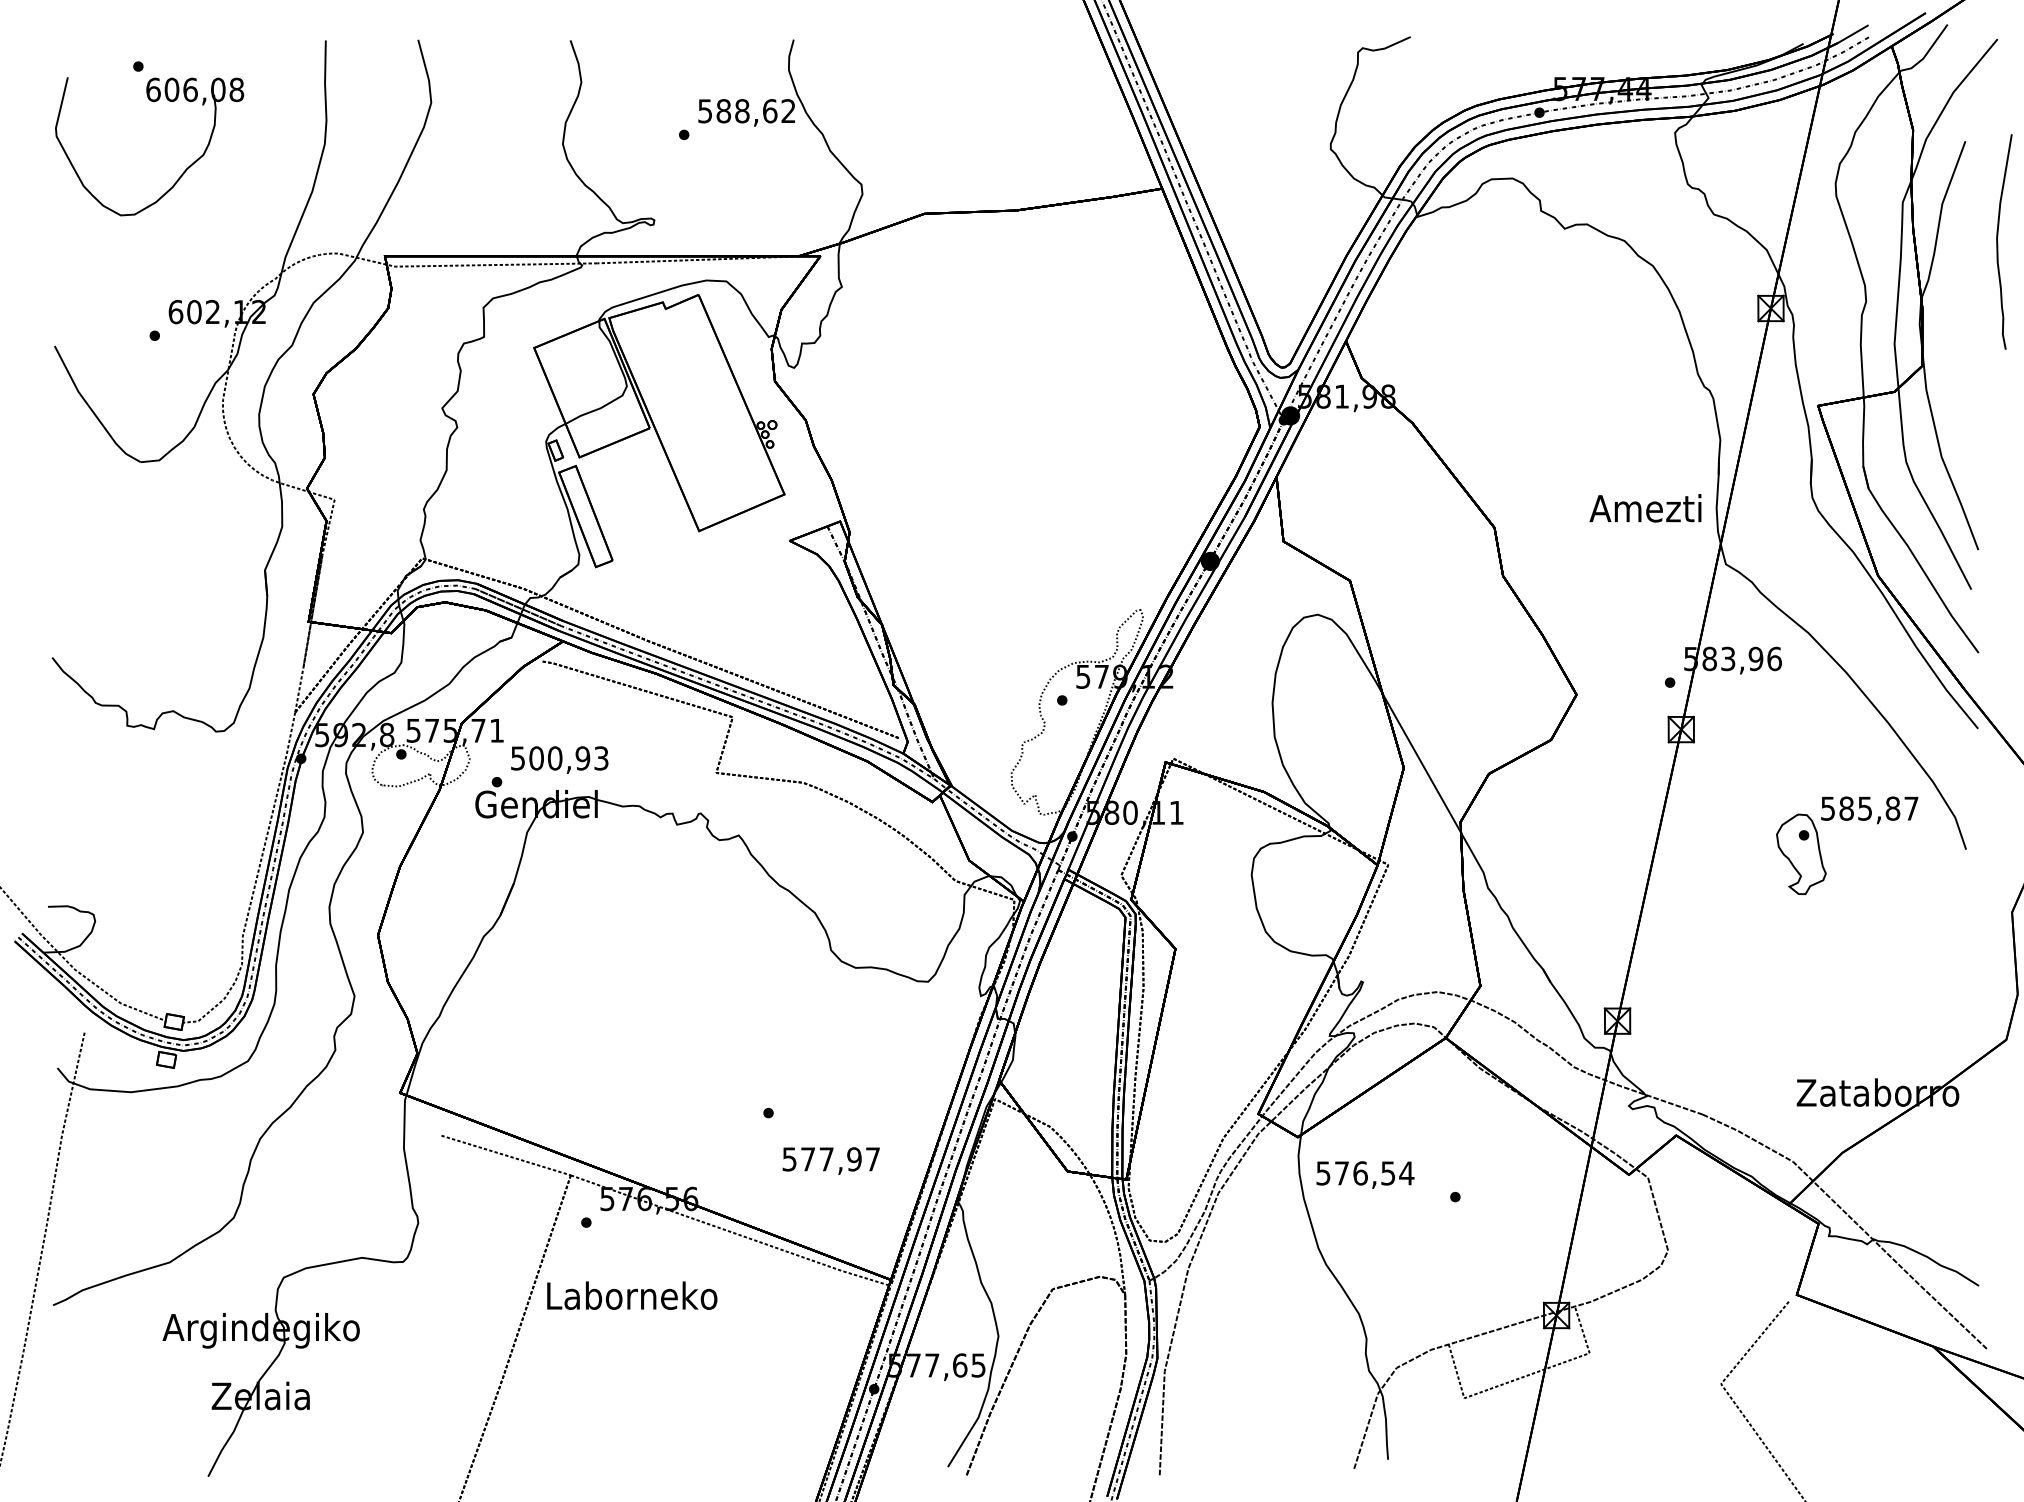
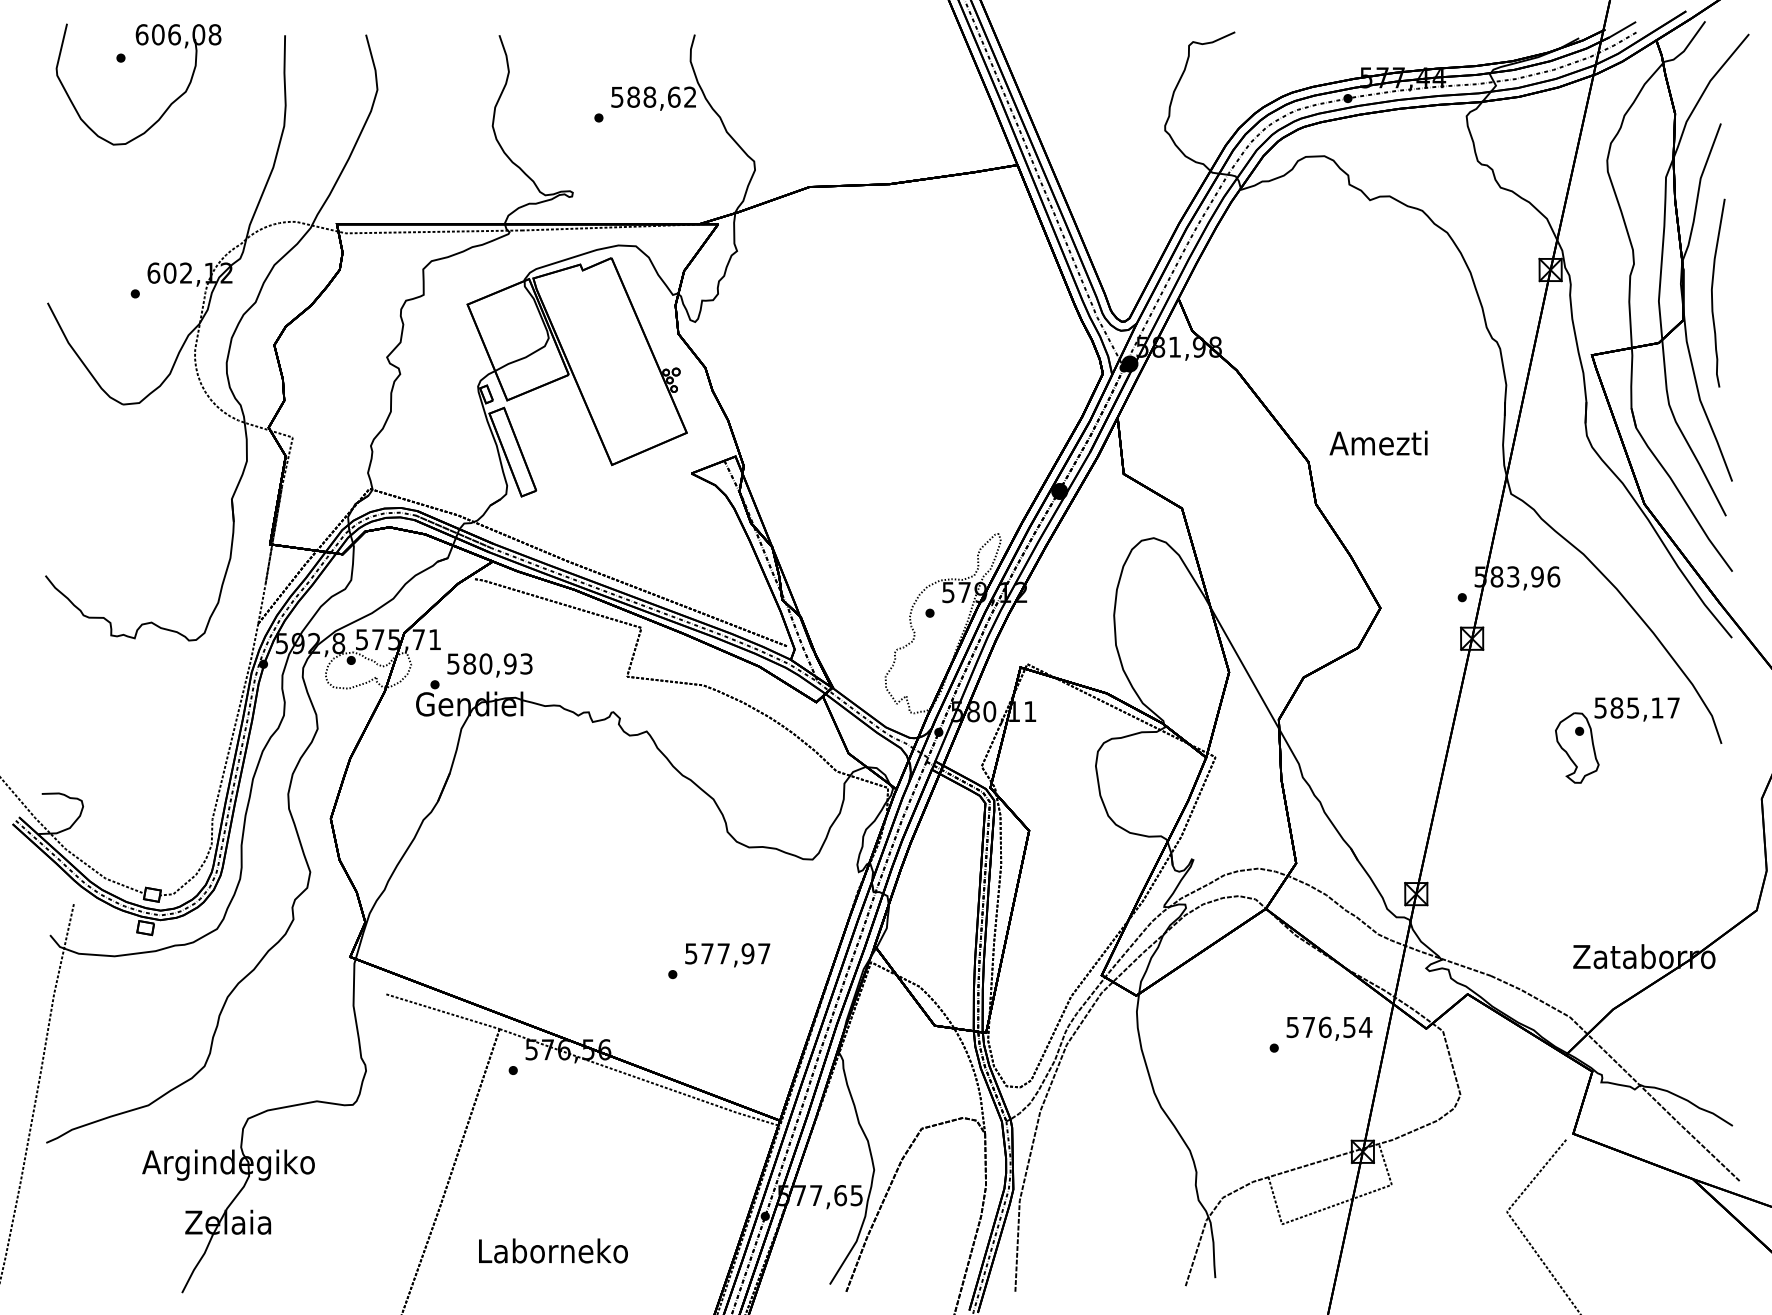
part: (183, 171) -> (168, 106), moved
curve: (1998, 241) -> (1713, 292), moved
text: (1645, 508) -> (1378, 443), moved
text: (536, 758) -> (469, 664), 500,93 -> 580,93
text: (1892, 808) -> (1657, 707), 585,87 -> 585,17
text: (830, 1160) -> (727, 954), moved
text: (1365, 1174) -> (1329, 1028), moved
text: (632, 1295) -> (553, 1250), moved

